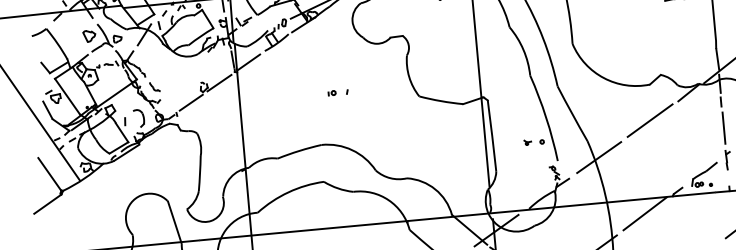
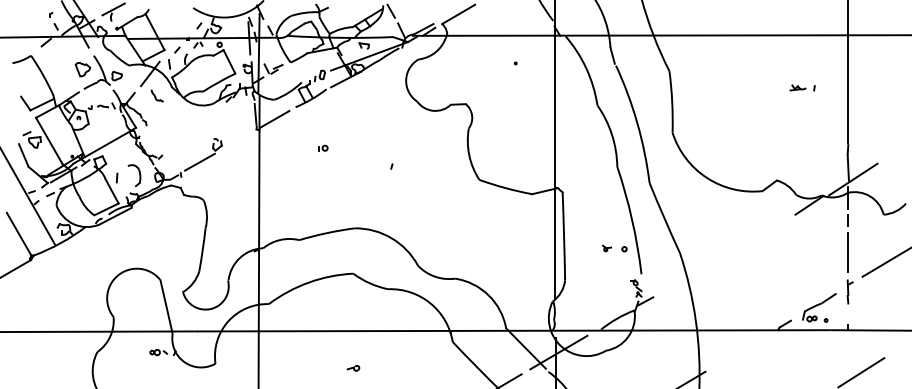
line: (219, 83) -> (236, 141), removed
part: (154, 86) -> (156, 95), moved
part: (332, 92) -> (323, 147), moved
line: (649, 120) -> (758, 234), removed
line: (599, 157) -> (692, 274), removed
line: (645, 213) -> (742, 348), removed

